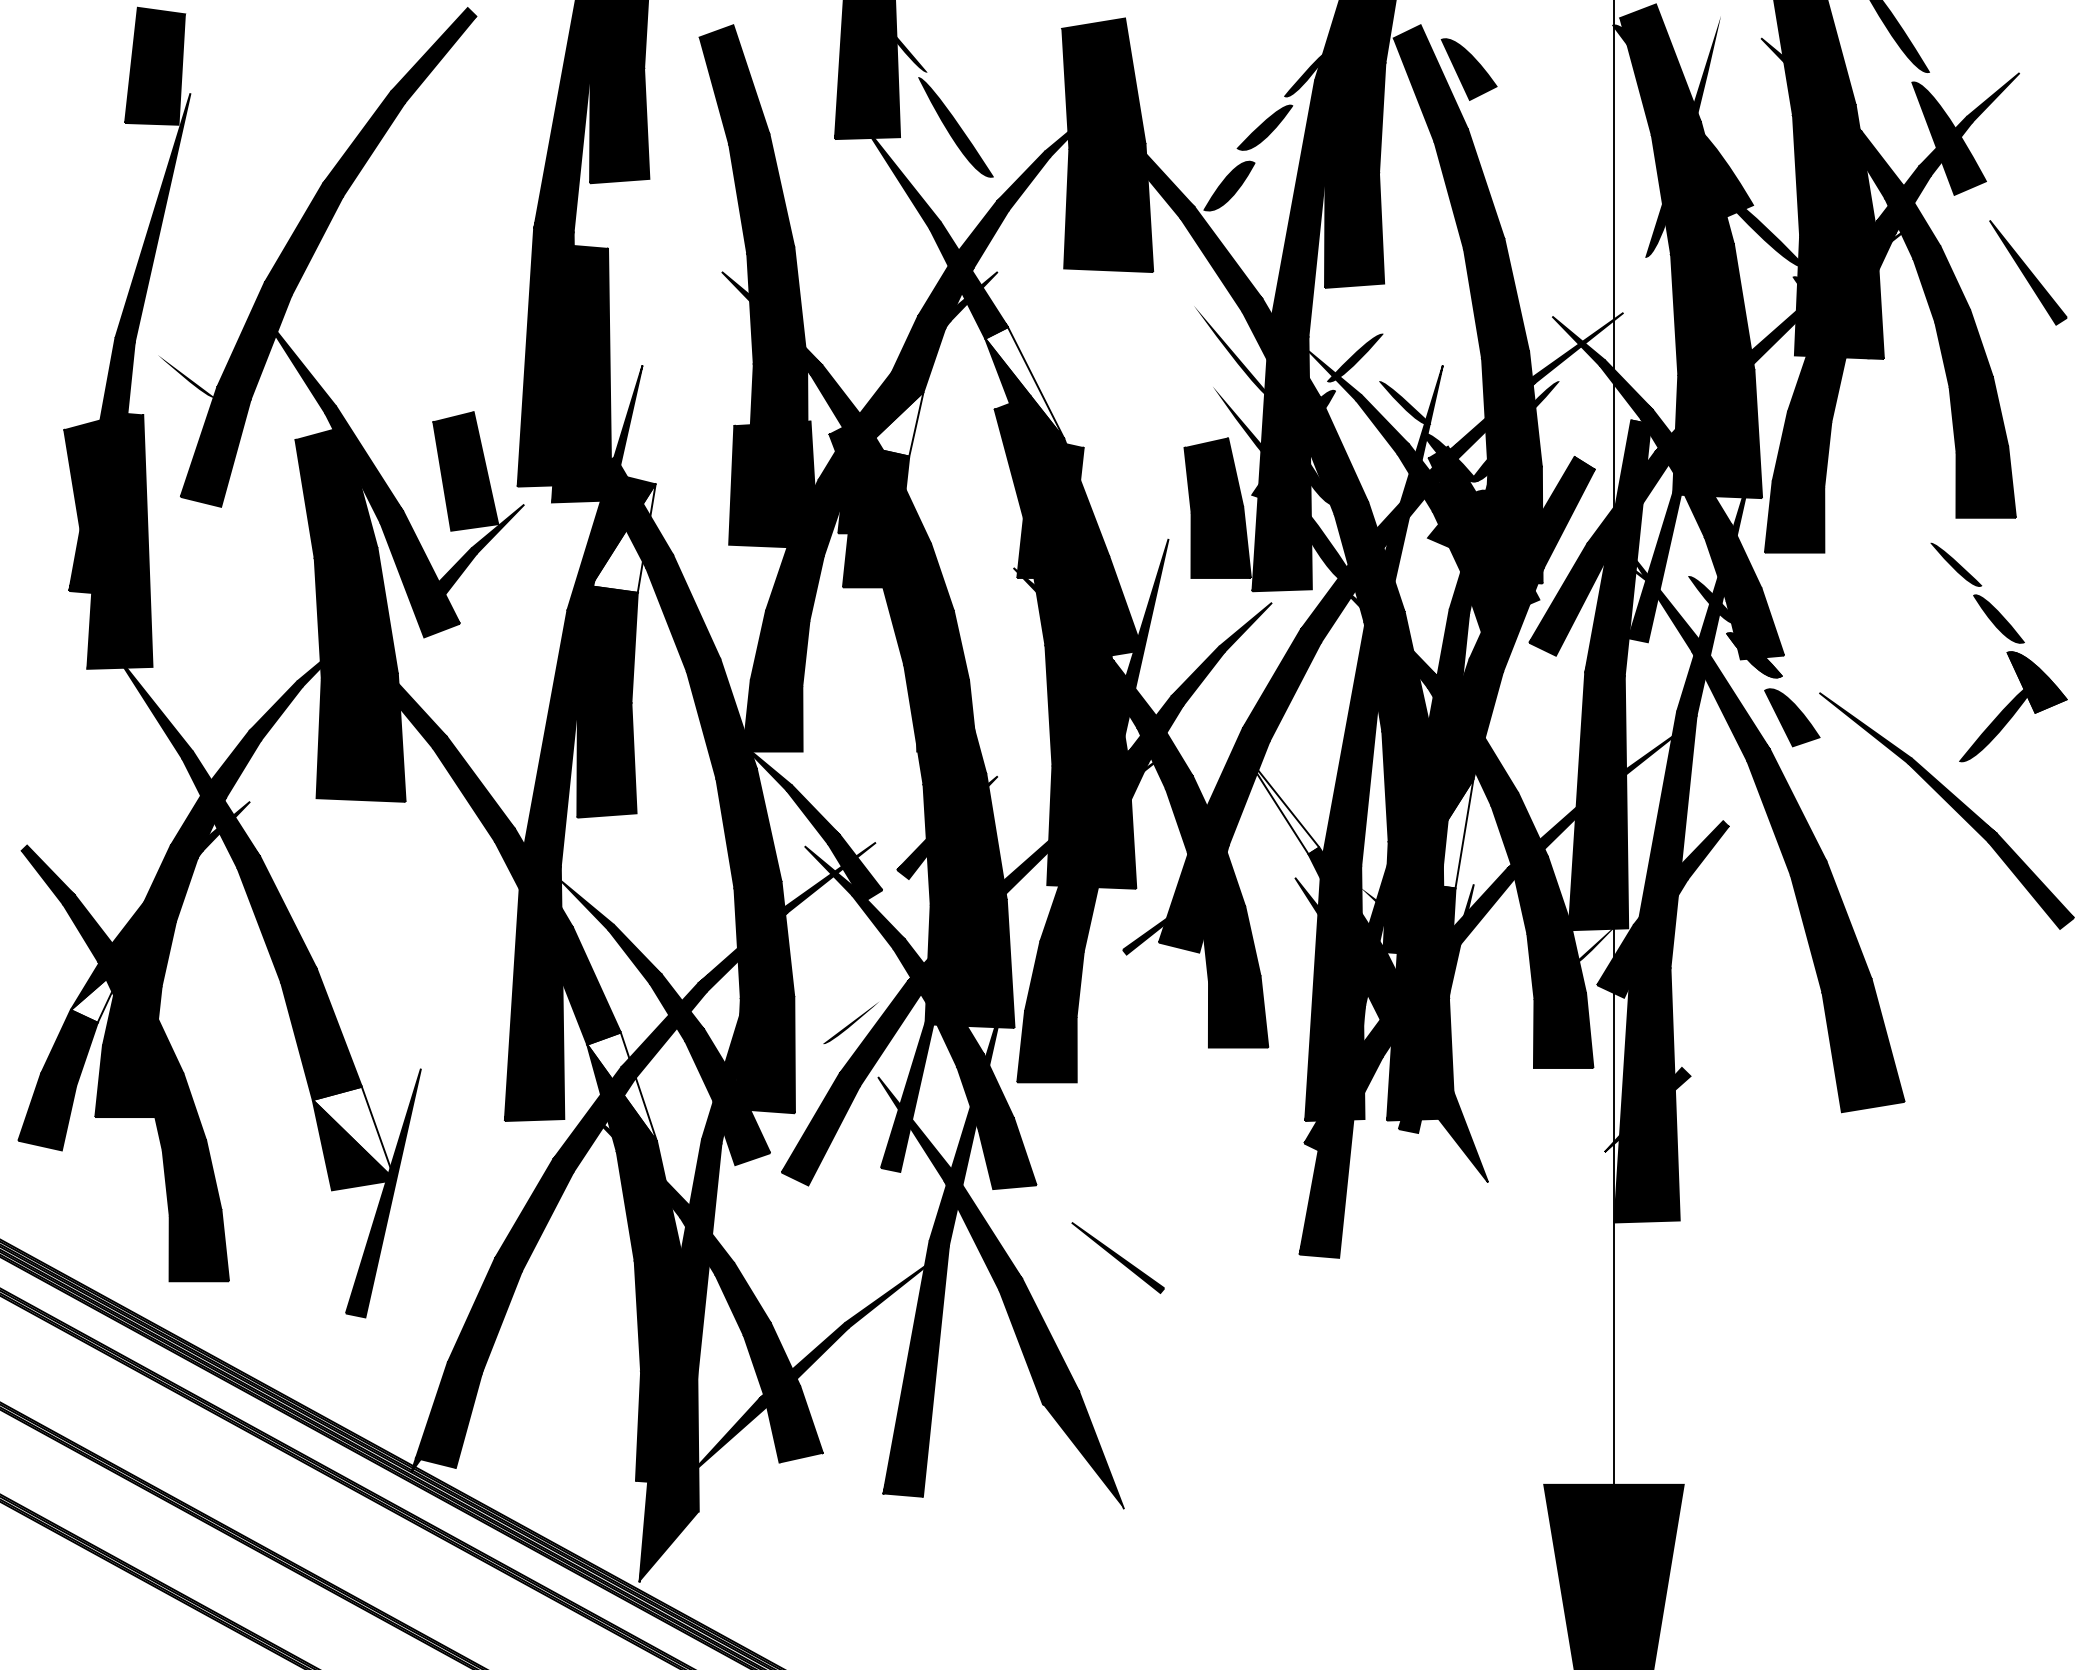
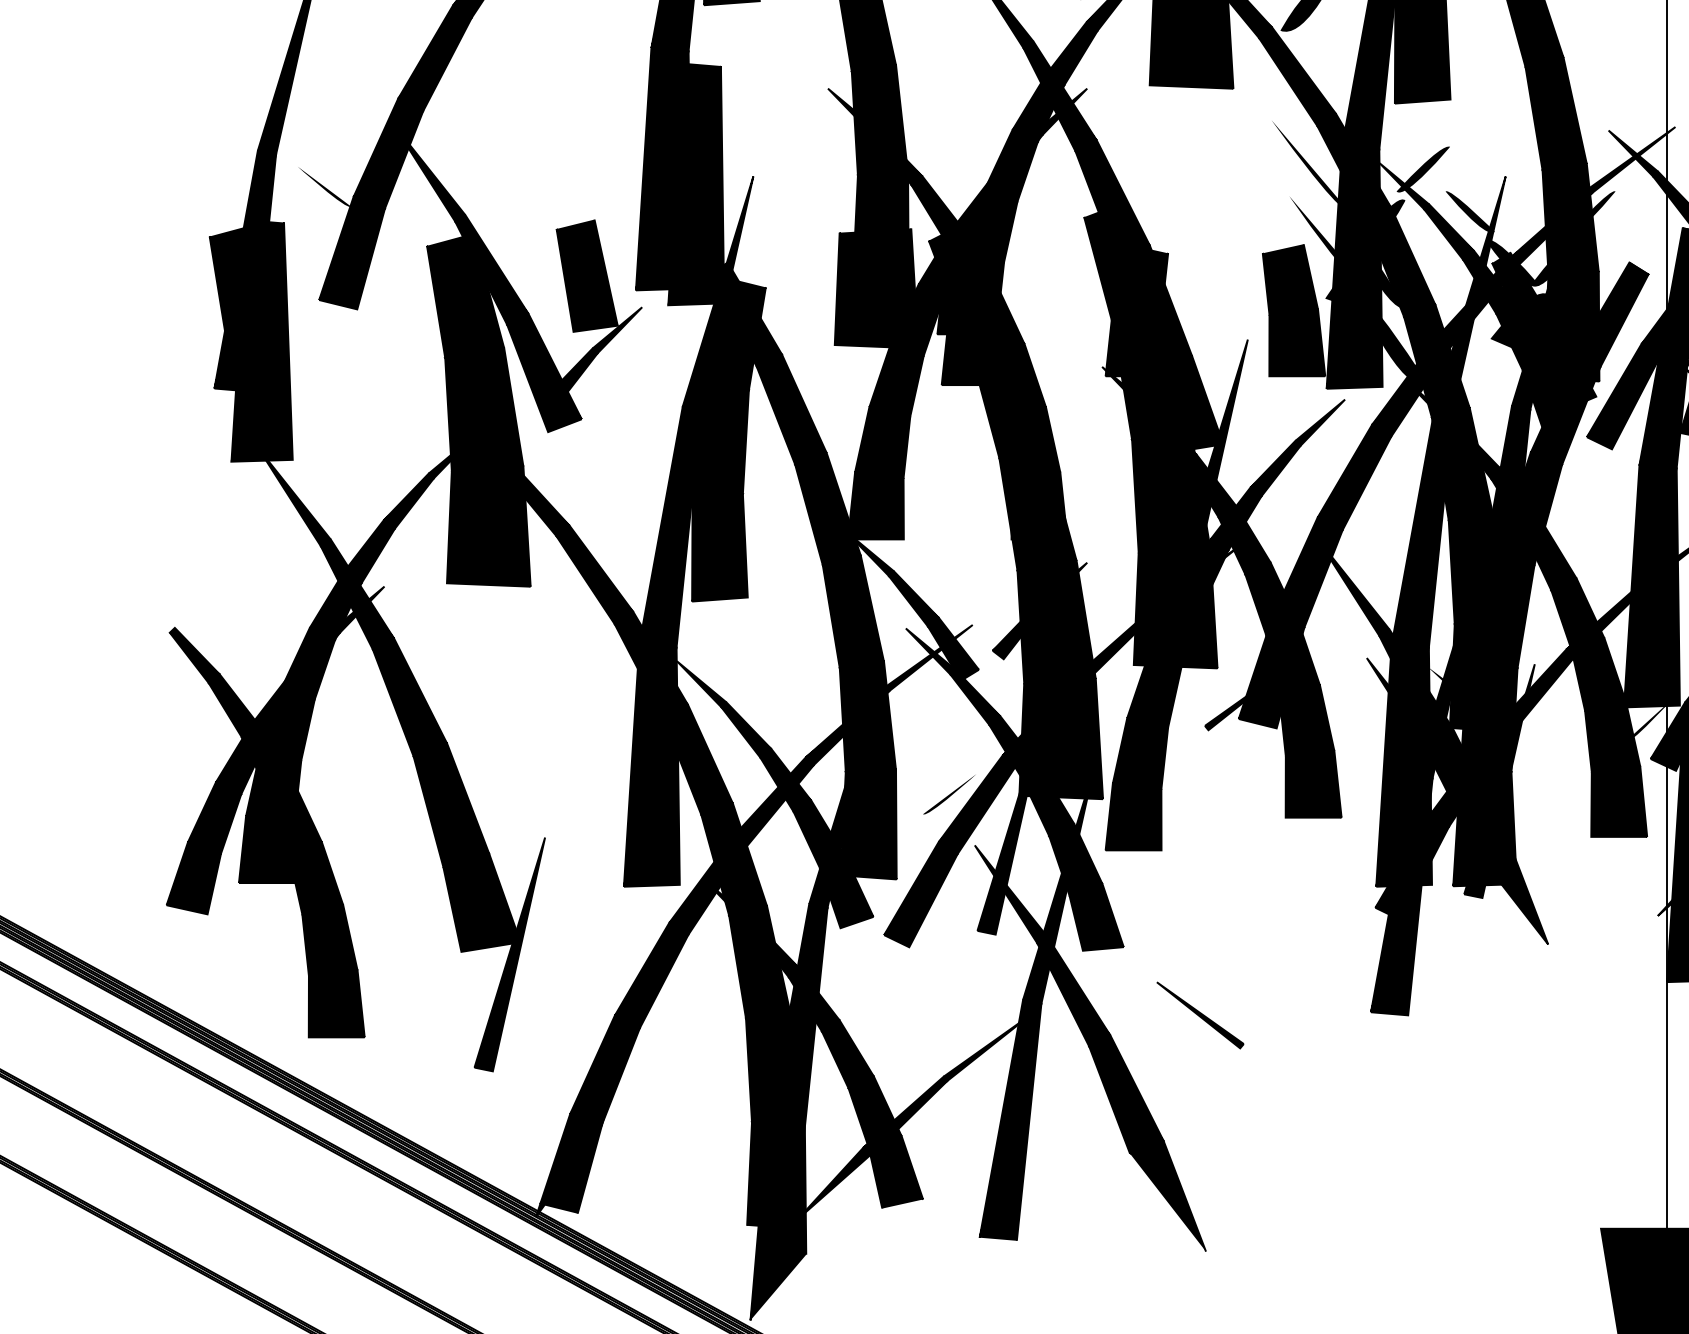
fill: (1024, 383) -> (1112, 193), added
fill: (894, 423) -> (990, 231), added
fill: (622, 537) -> (734, 338), added
fill: (1280, 802) -> (1353, 587), added
fill: (1440, 833) -> (1503, 616), added
fill: (98, 992) -> (241, 765), added
fill: (622, 1086) -> (734, 854), added
fill: (353, 1133) -> (481, 898), added

